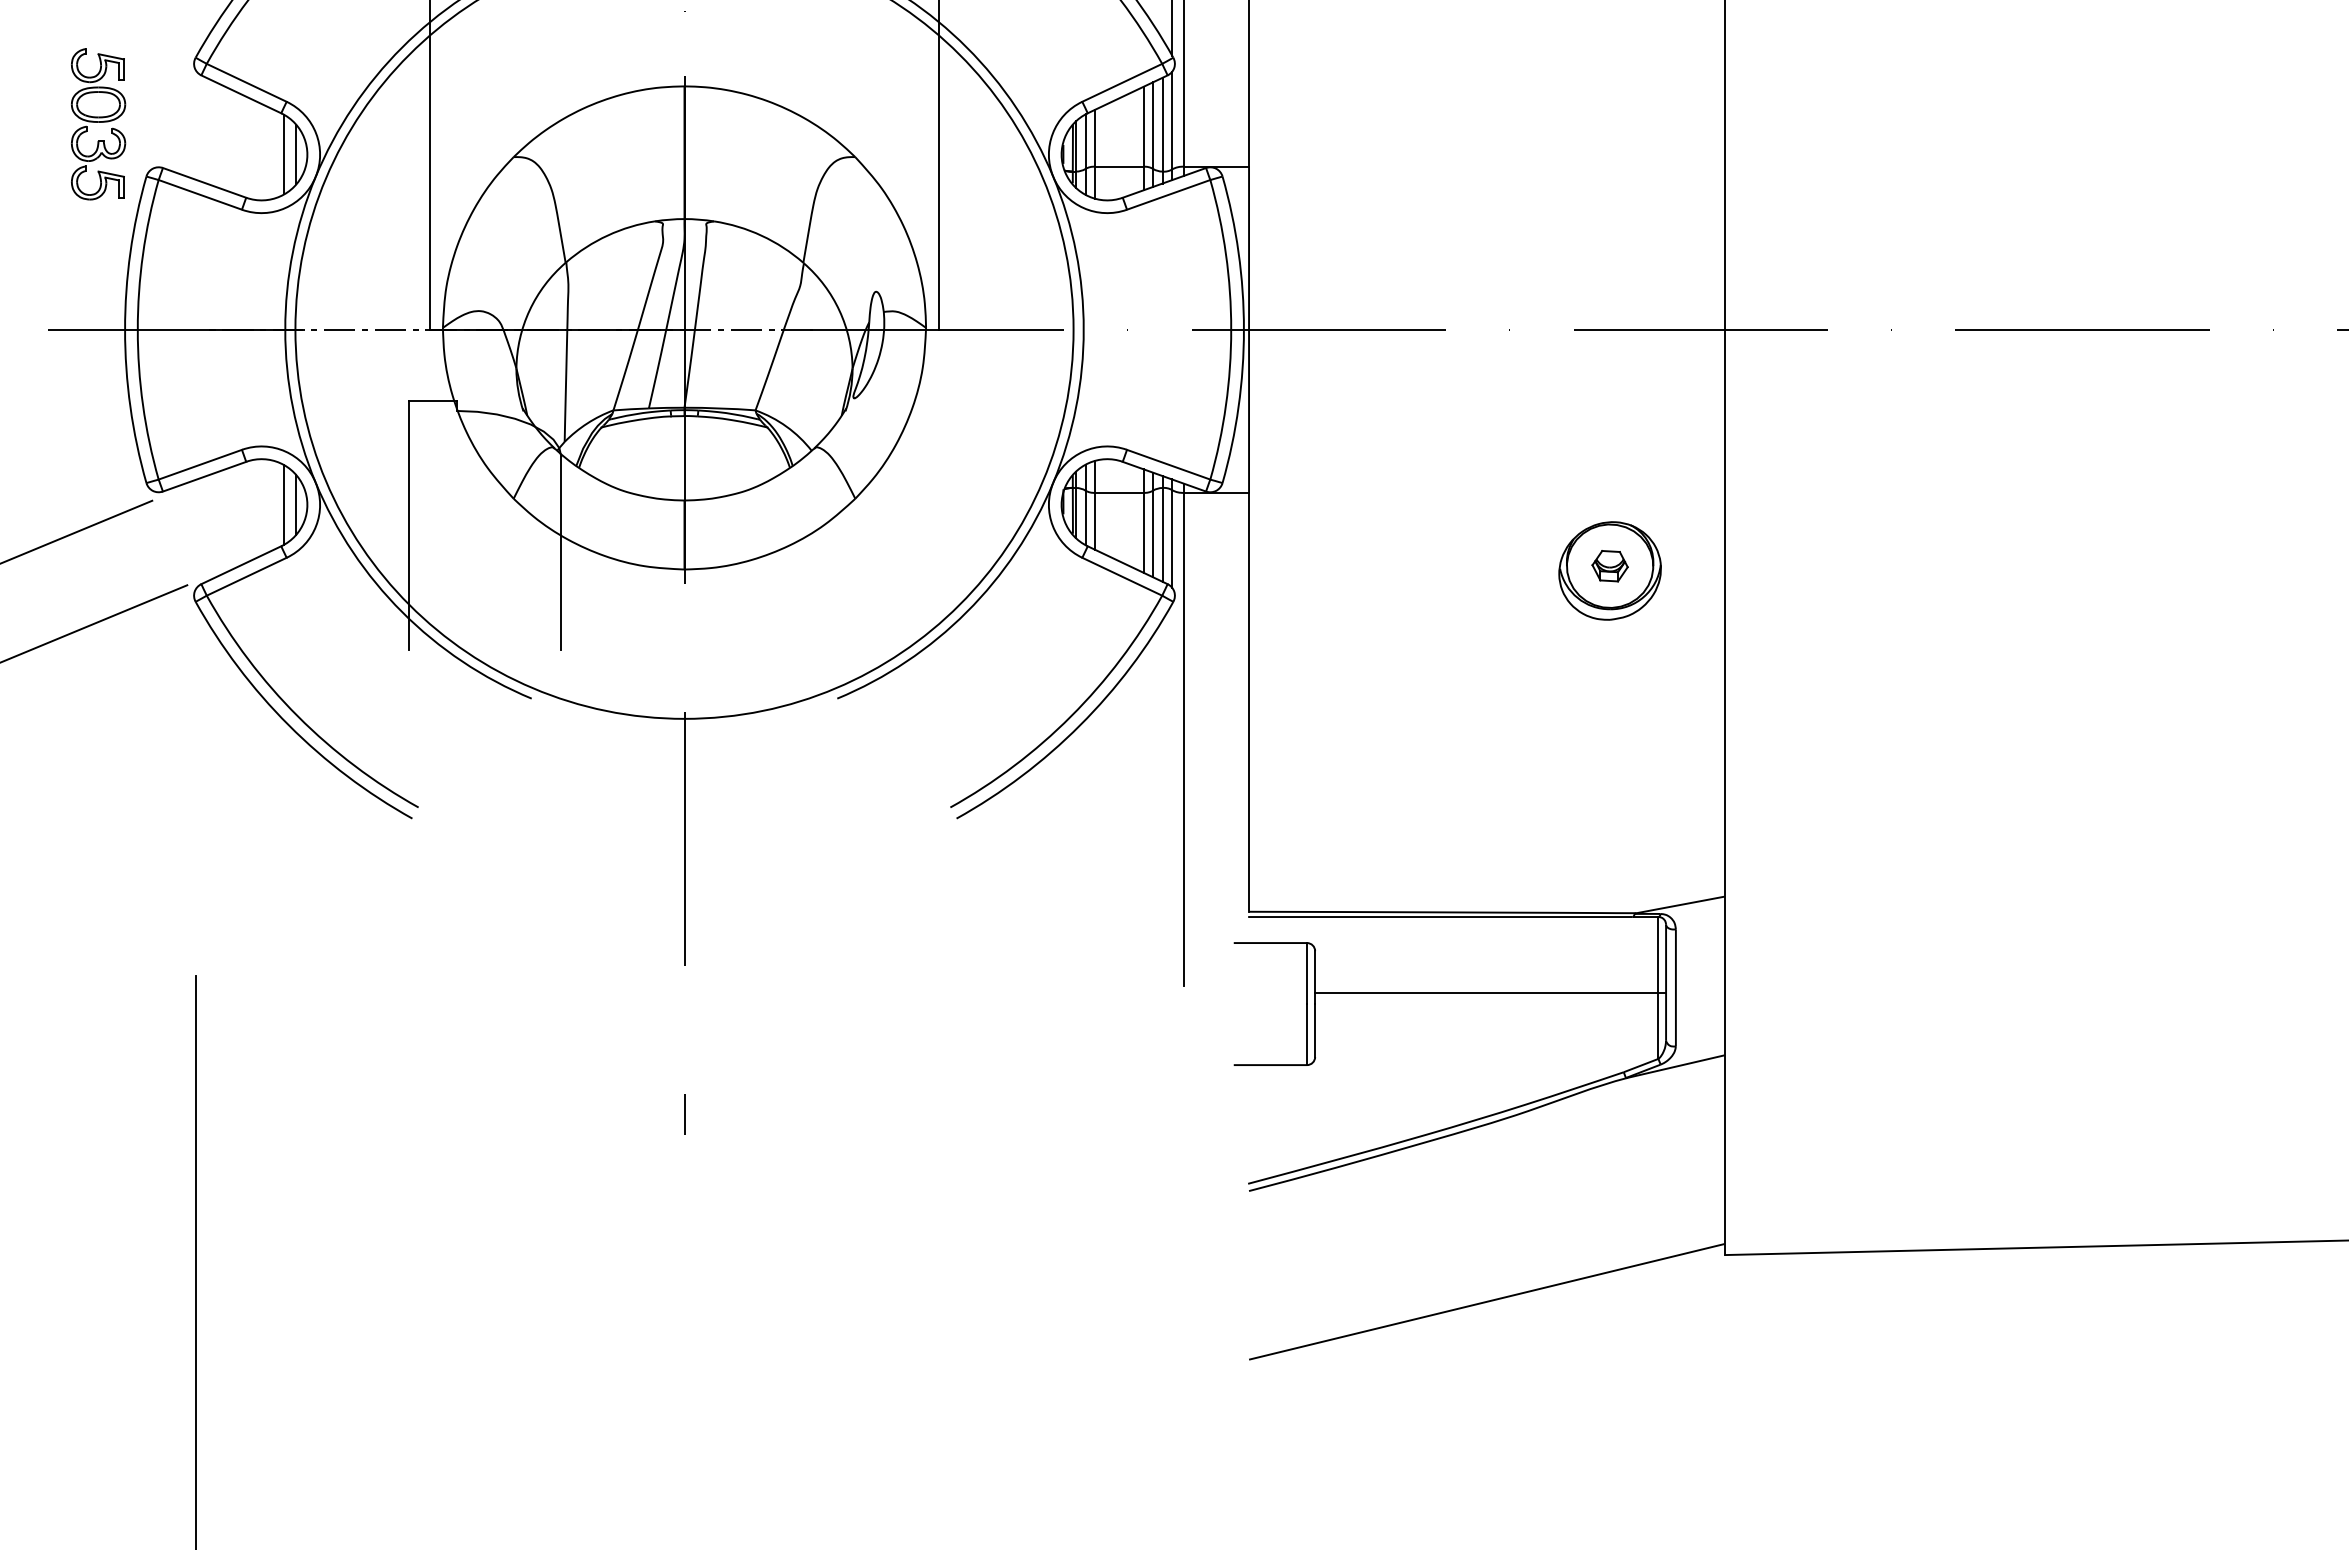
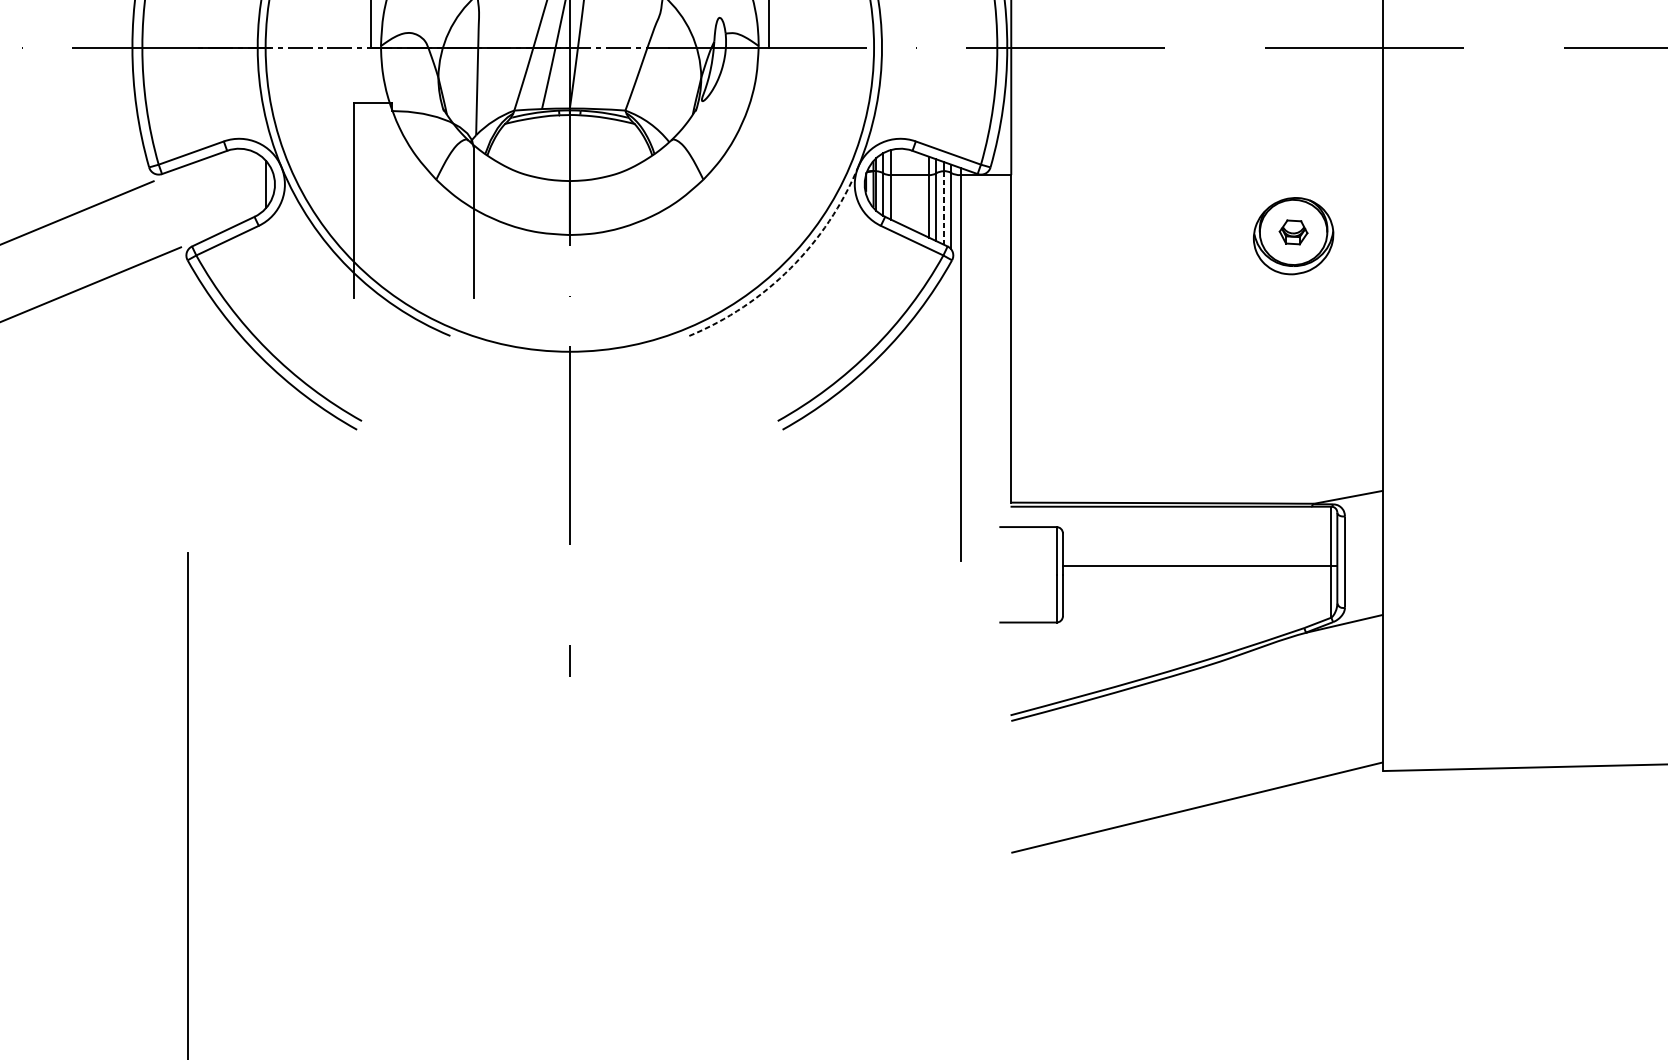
line: (284, 504) -> (257, 184), removed
line: (1162, 534) -> (943, 207), solid -> dashed
arc: (966, 612) -> (790, 268), solid -> dashed

